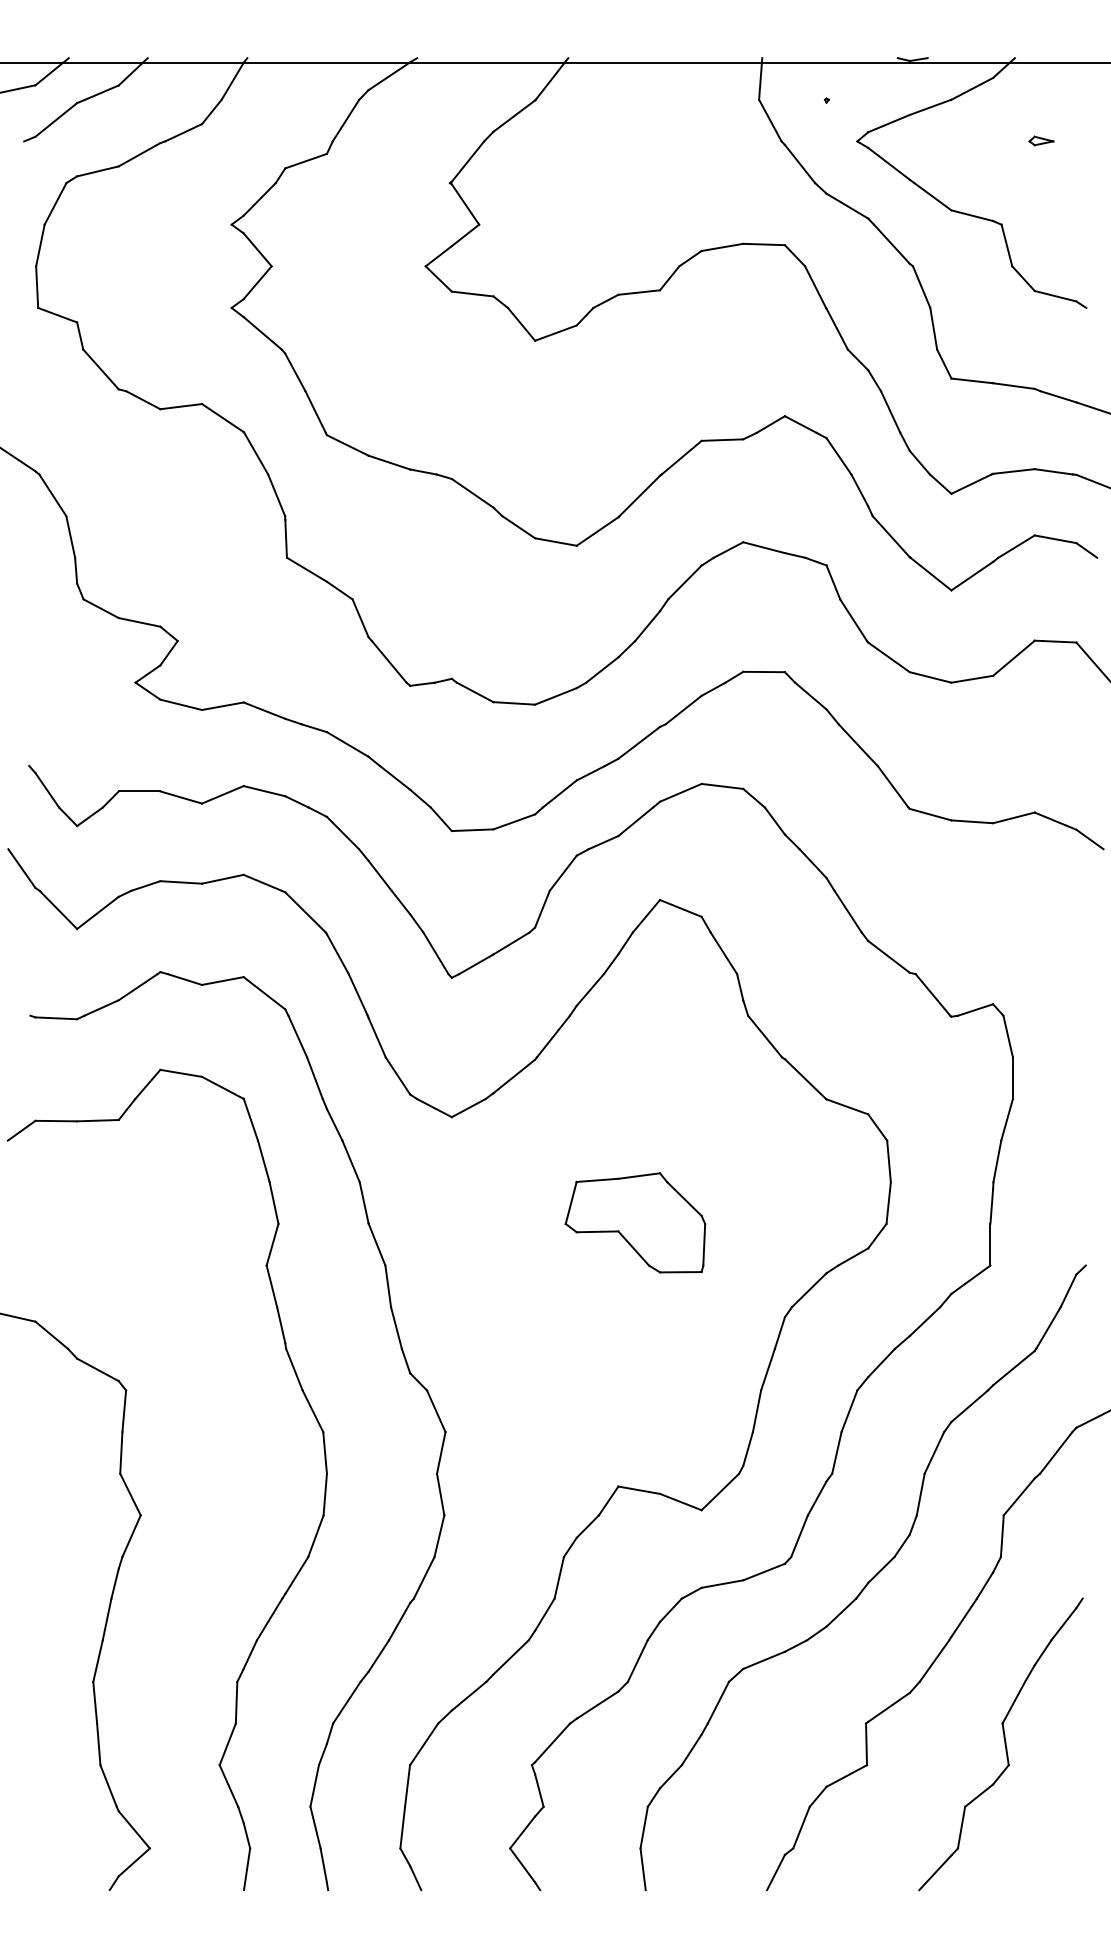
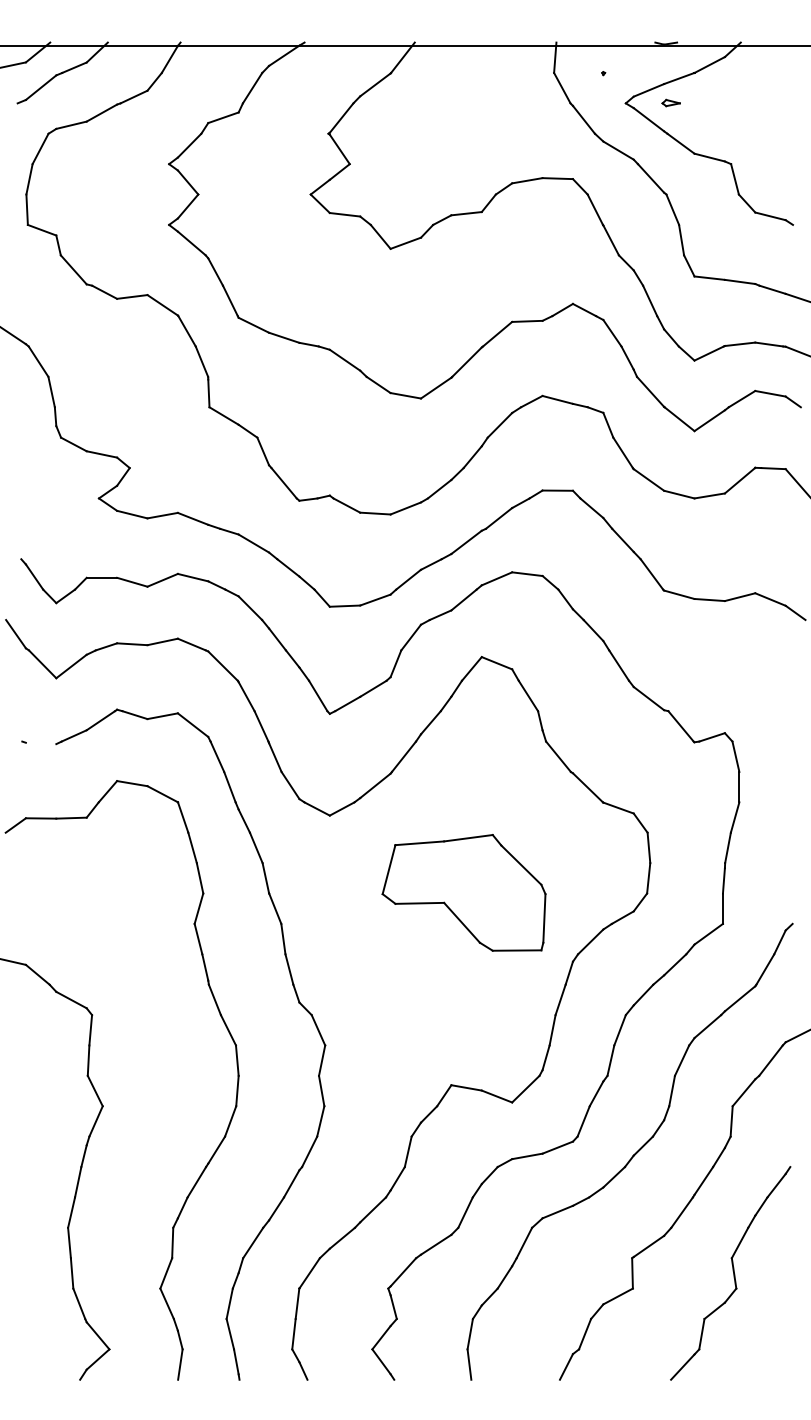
part: (1040, 140) -> (670, 102), moved
line: (55, 1018) -> (40, 743), removed
part: (634, 1222) -> (463, 892), size x1.6

